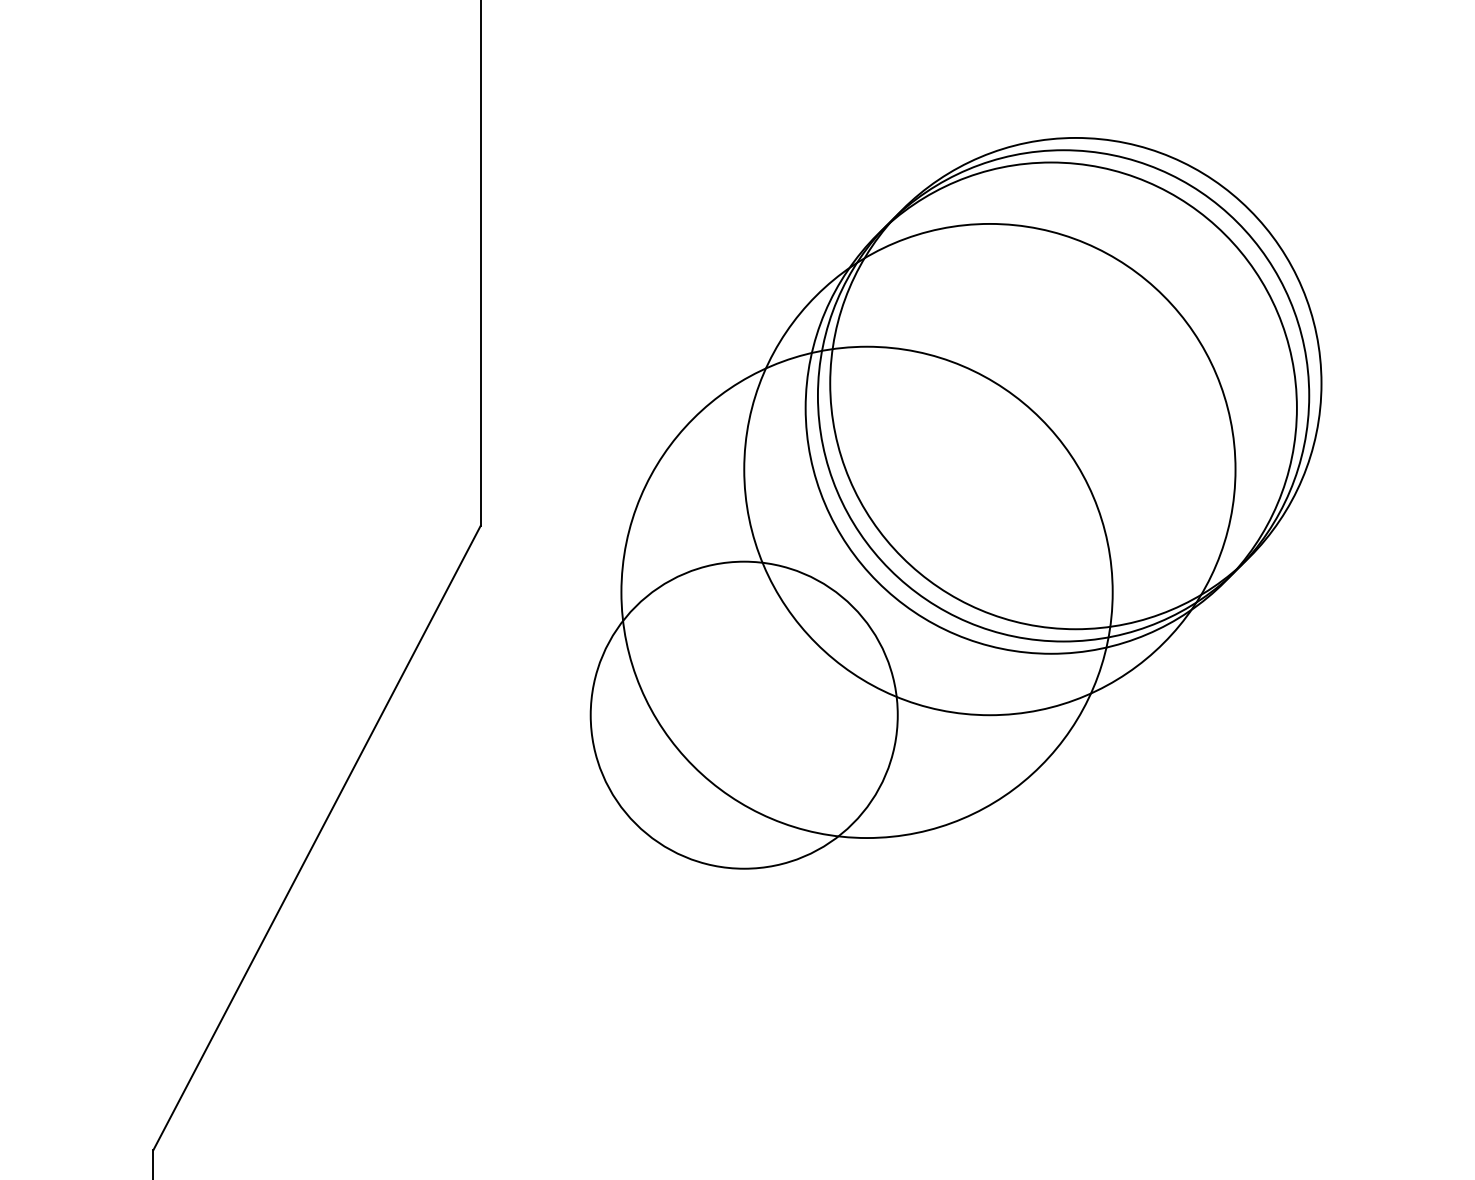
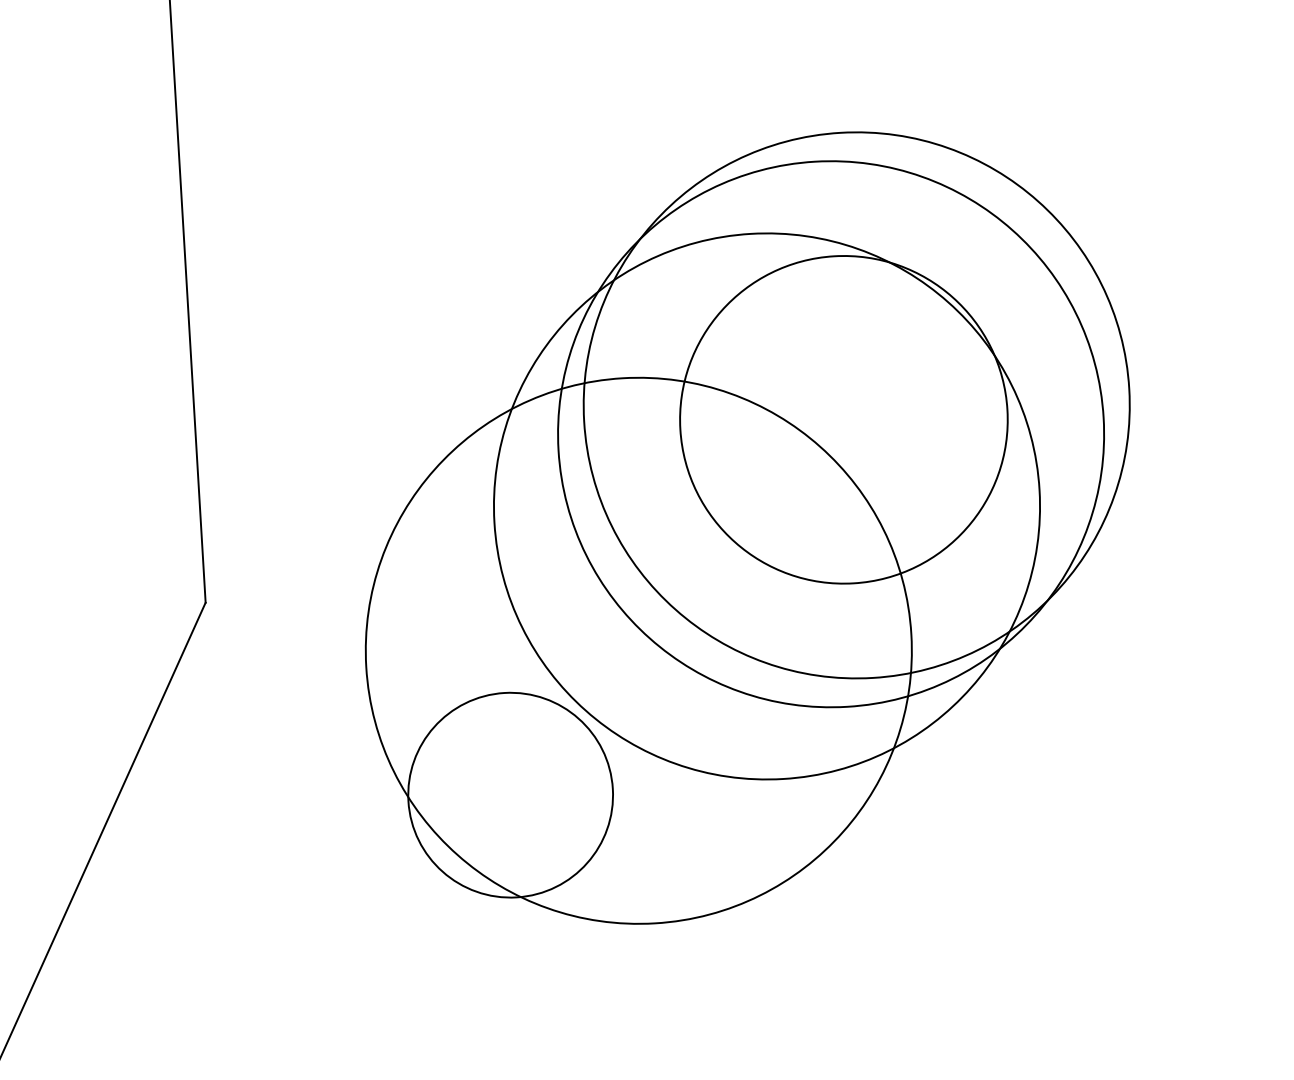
circle: (1063, 395) -> (843, 419), size x0.6
circle: (743, 714) -> (509, 794), size x0.6

